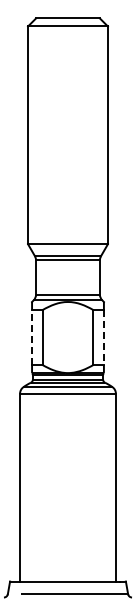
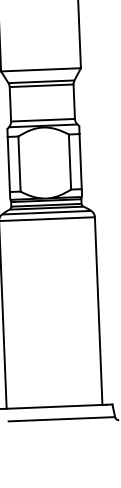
line: (32, 337) -> (9, 164), dashed -> solid
line: (103, 337) -> (80, 161), dashed -> solid

